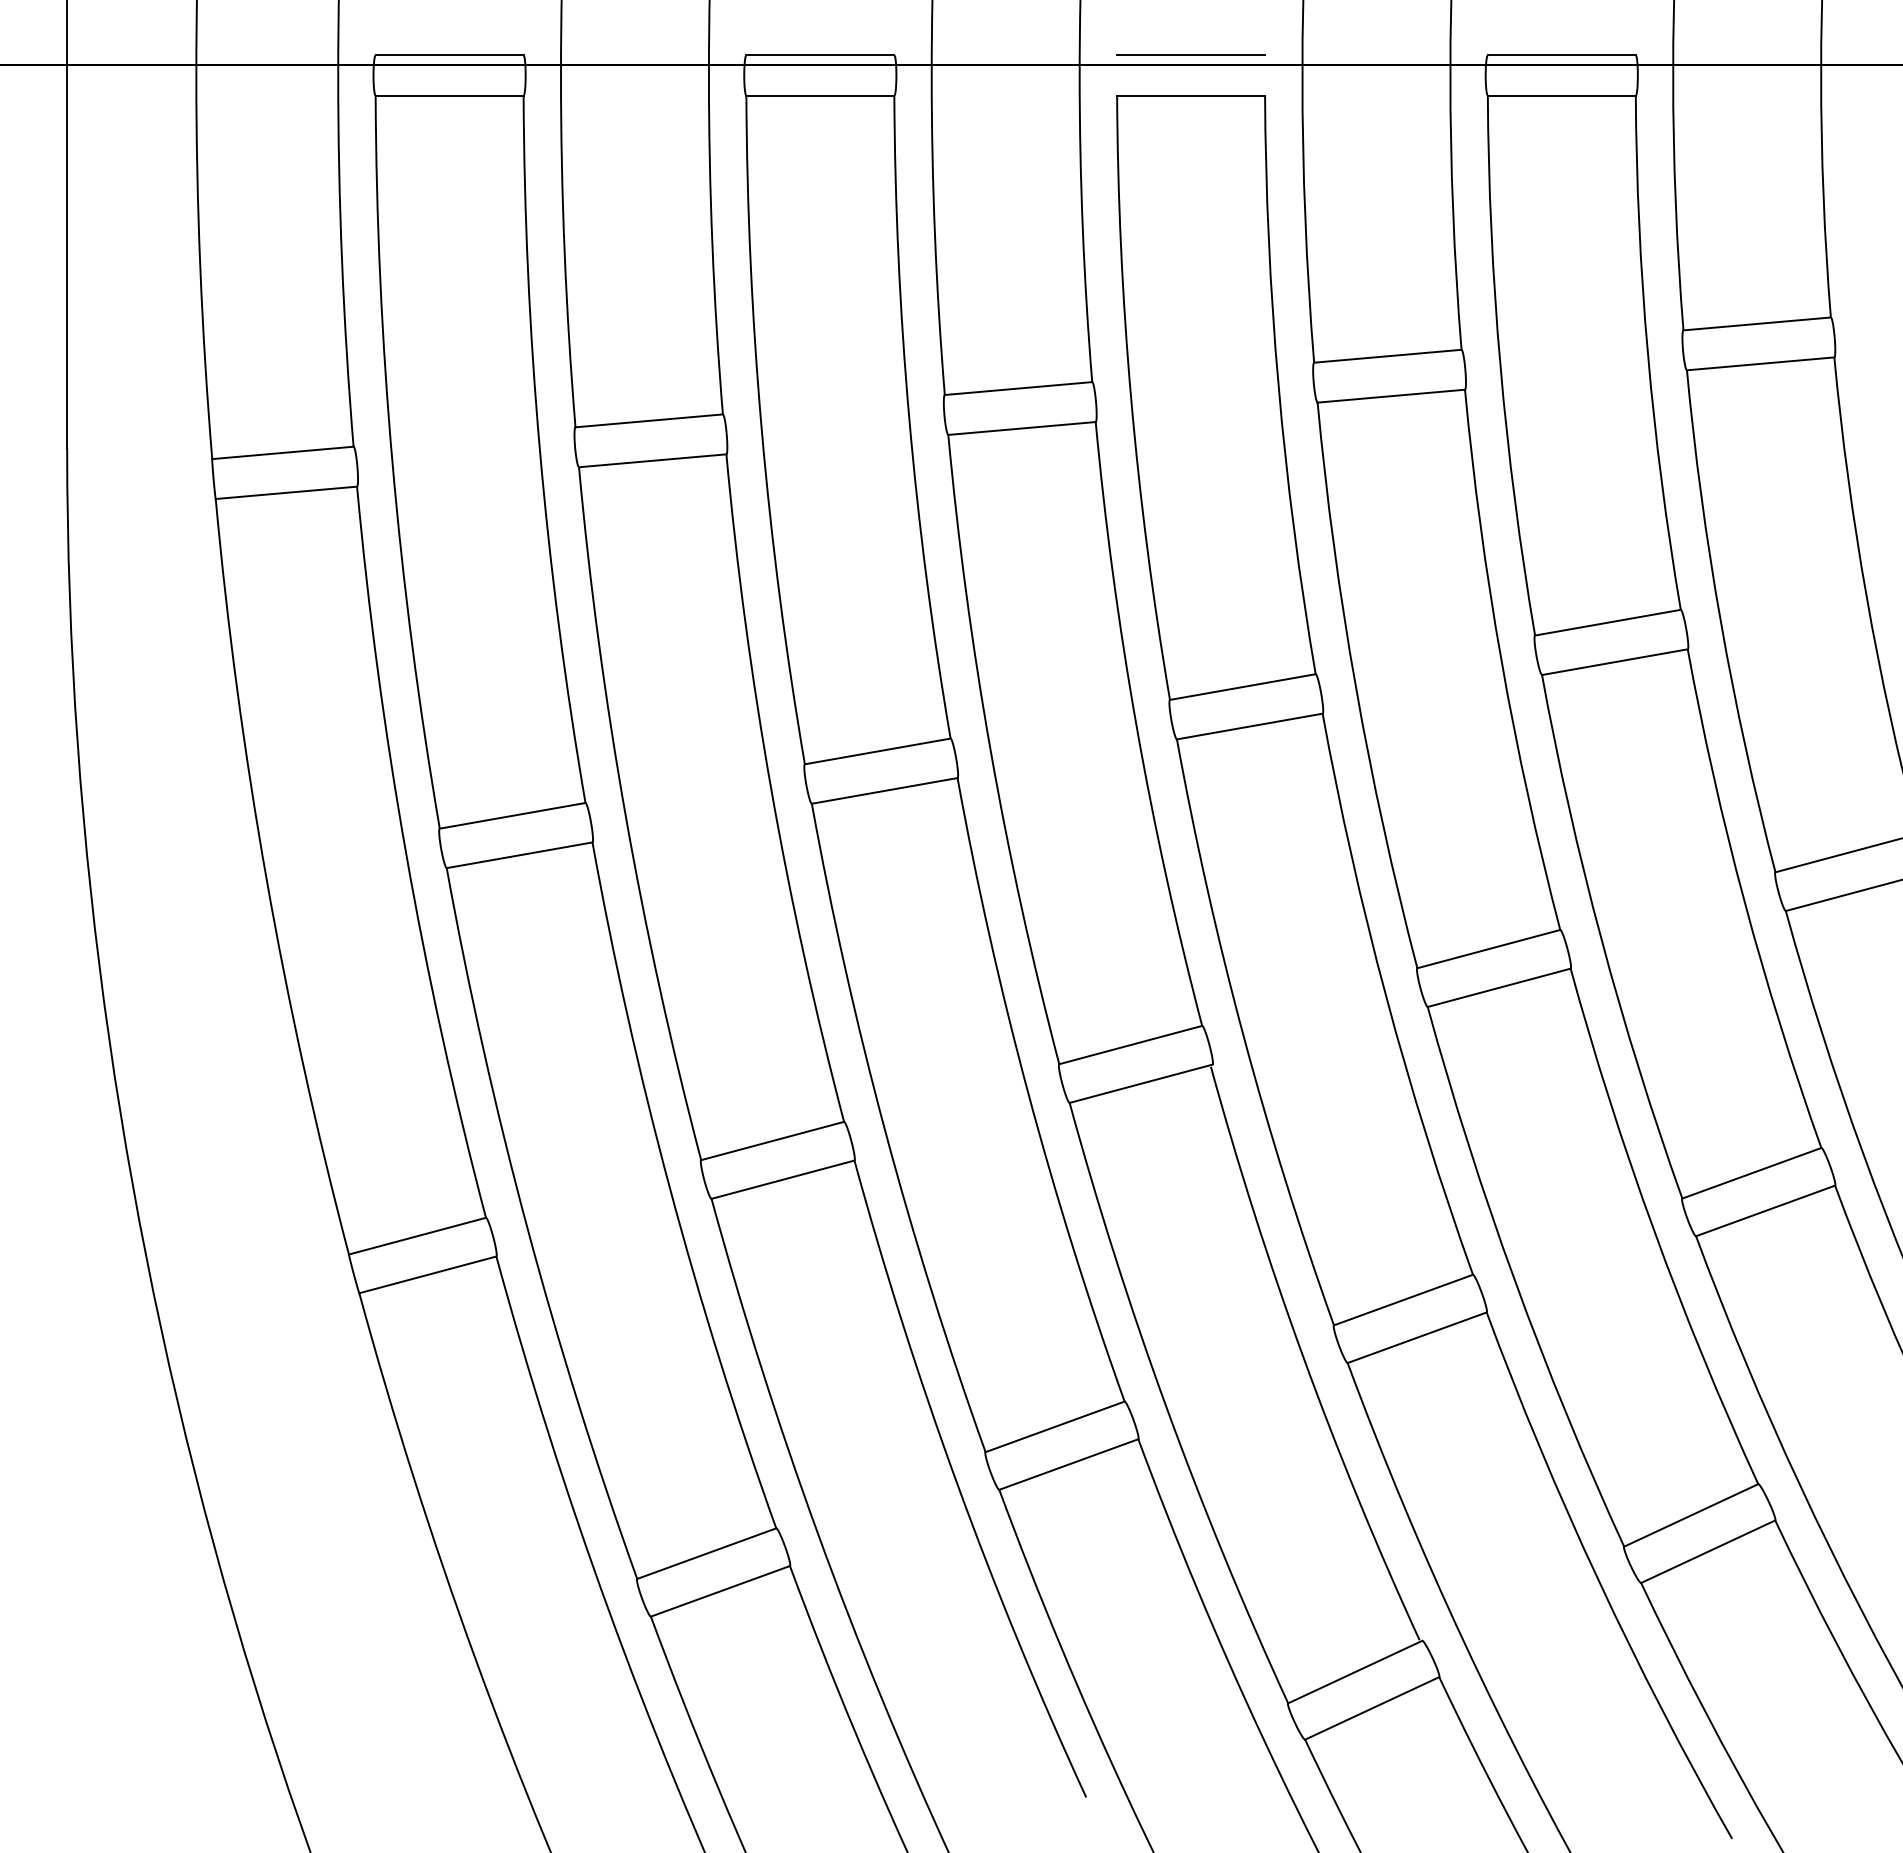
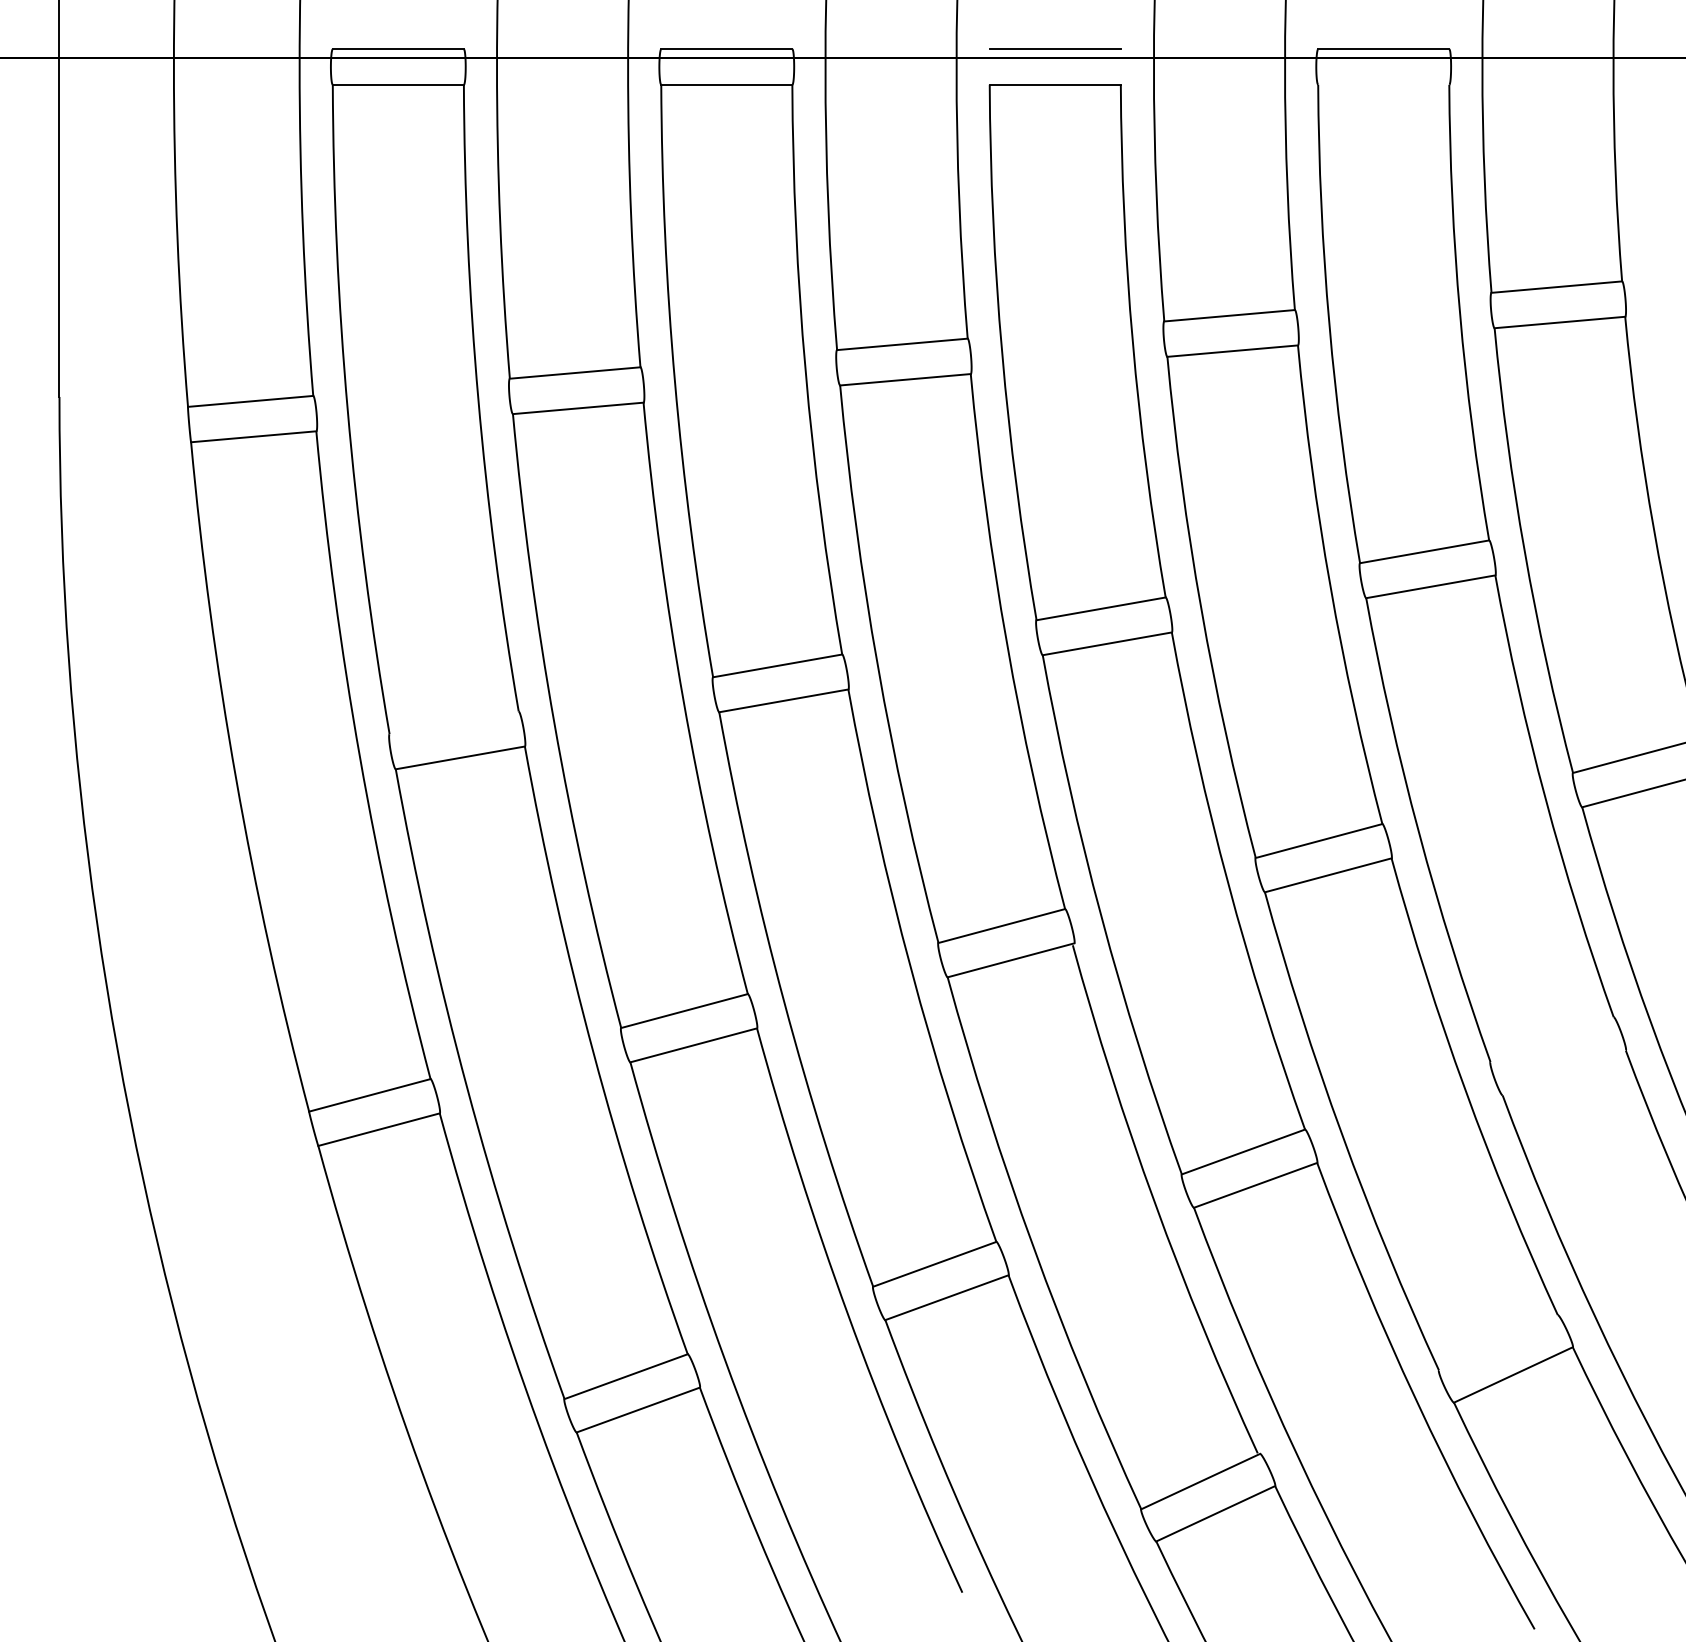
line: (1561, 95) -> (1383, 84), removed
line: (512, 815) -> (454, 722), removed
line: (1751, 1172) -> (1551, 1038), removed
line: (1765, 1210) -> (1564, 1072), removed
line: (1691, 1515) -> (1498, 1342), removed

